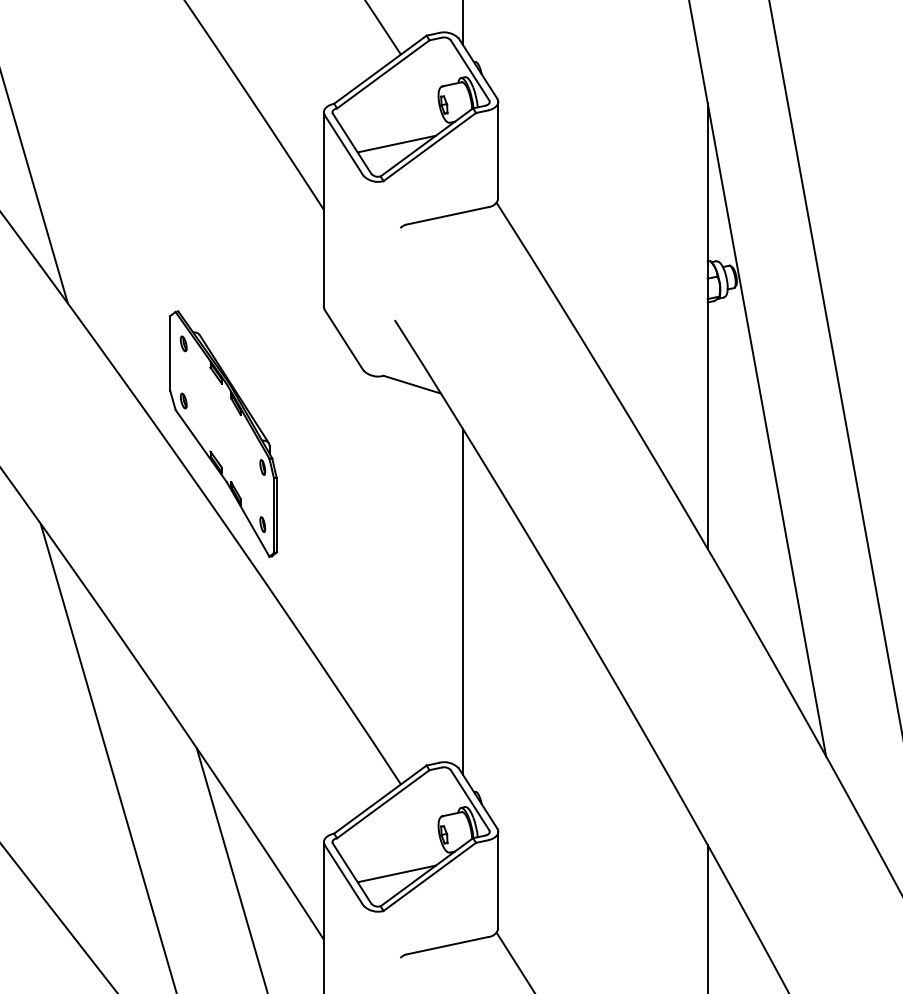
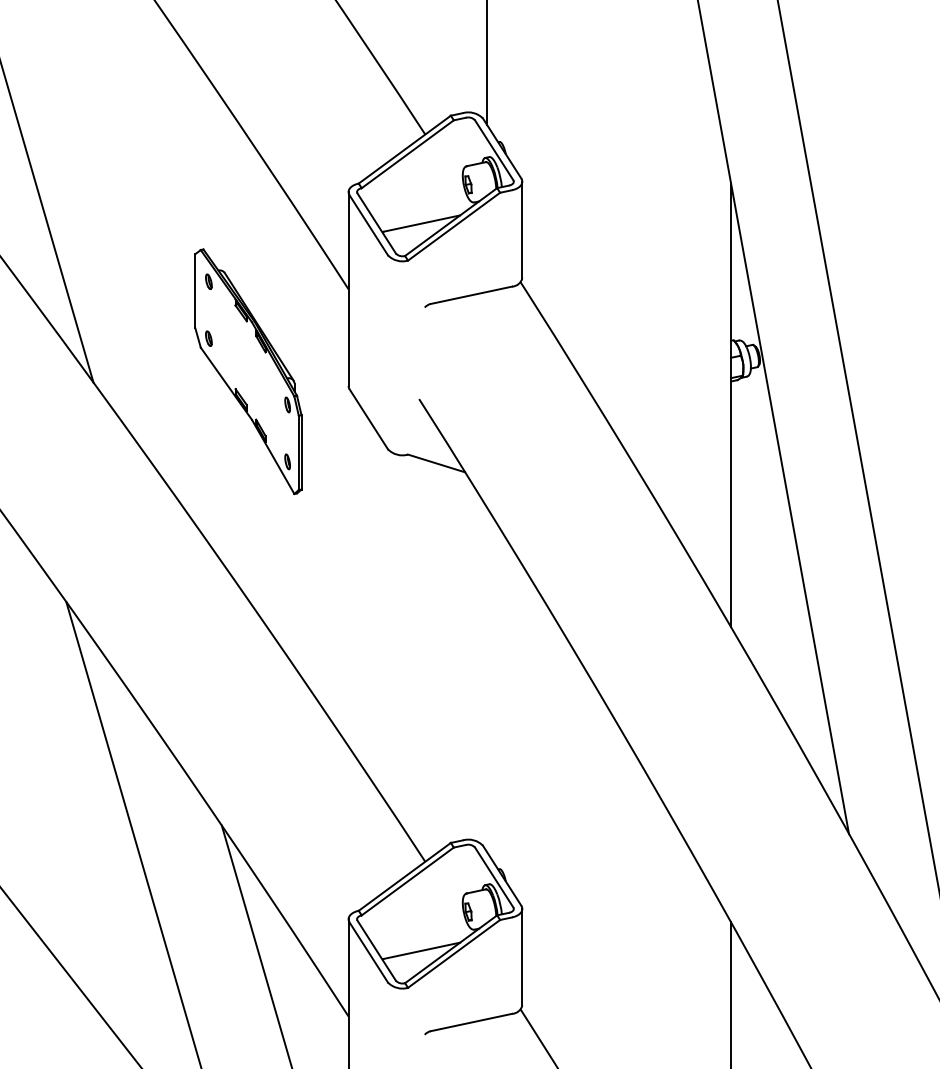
part: (223, 433) -> (248, 371), moved
line: (462, 601) -> (486, 679), removed

